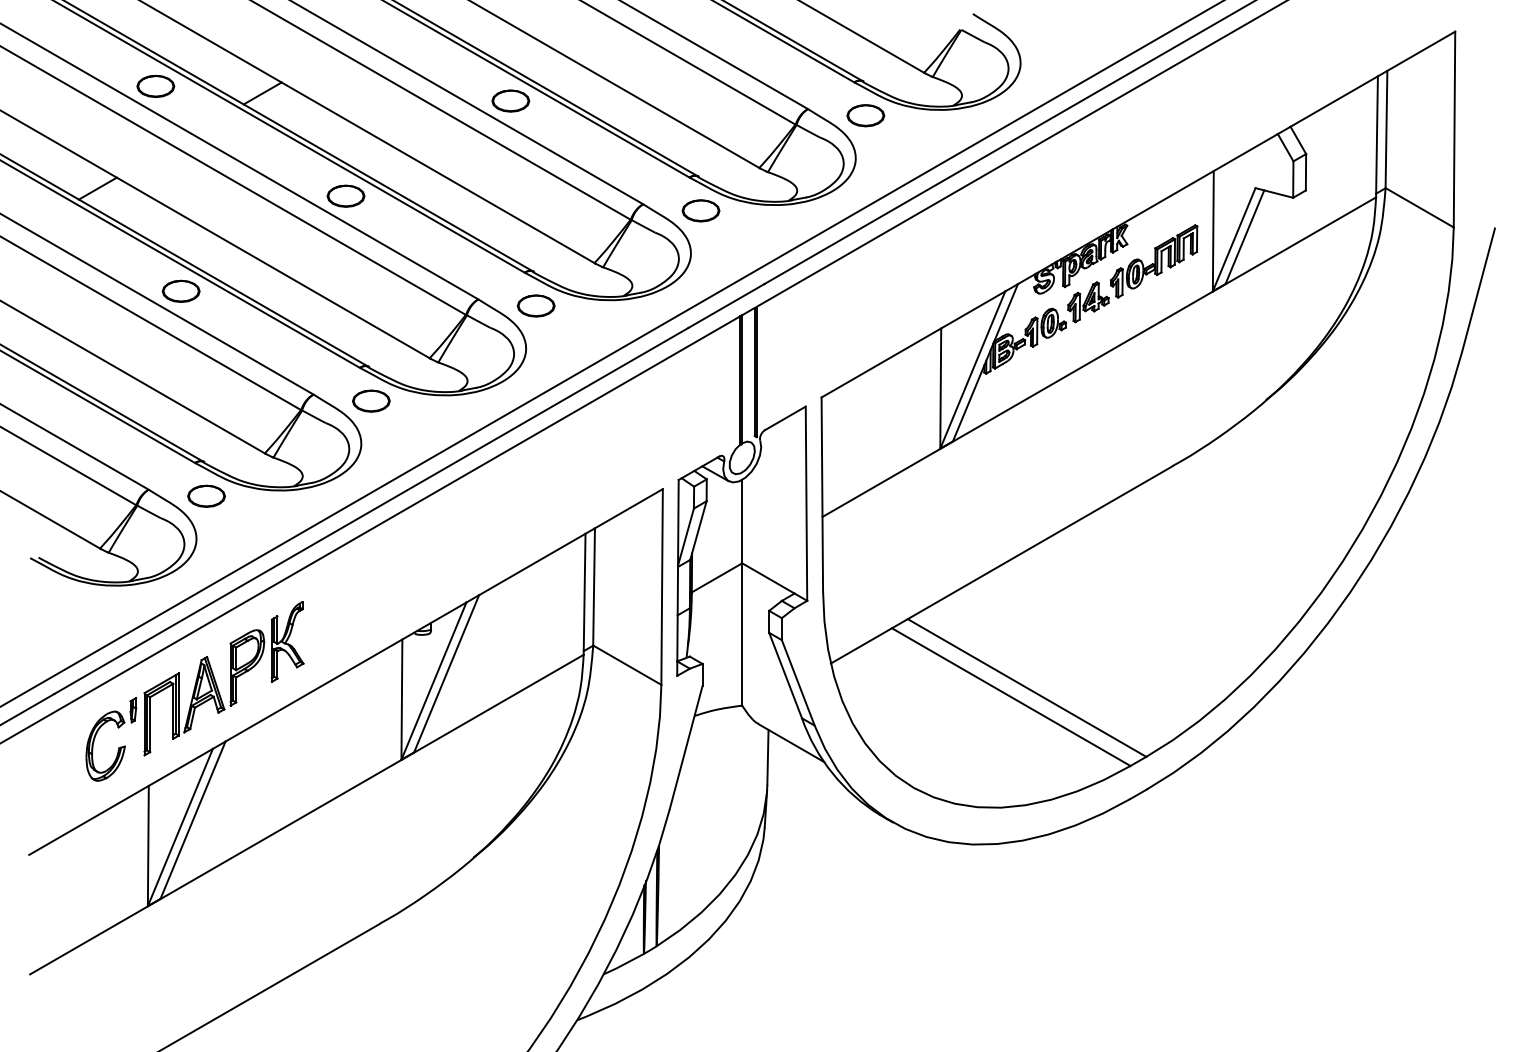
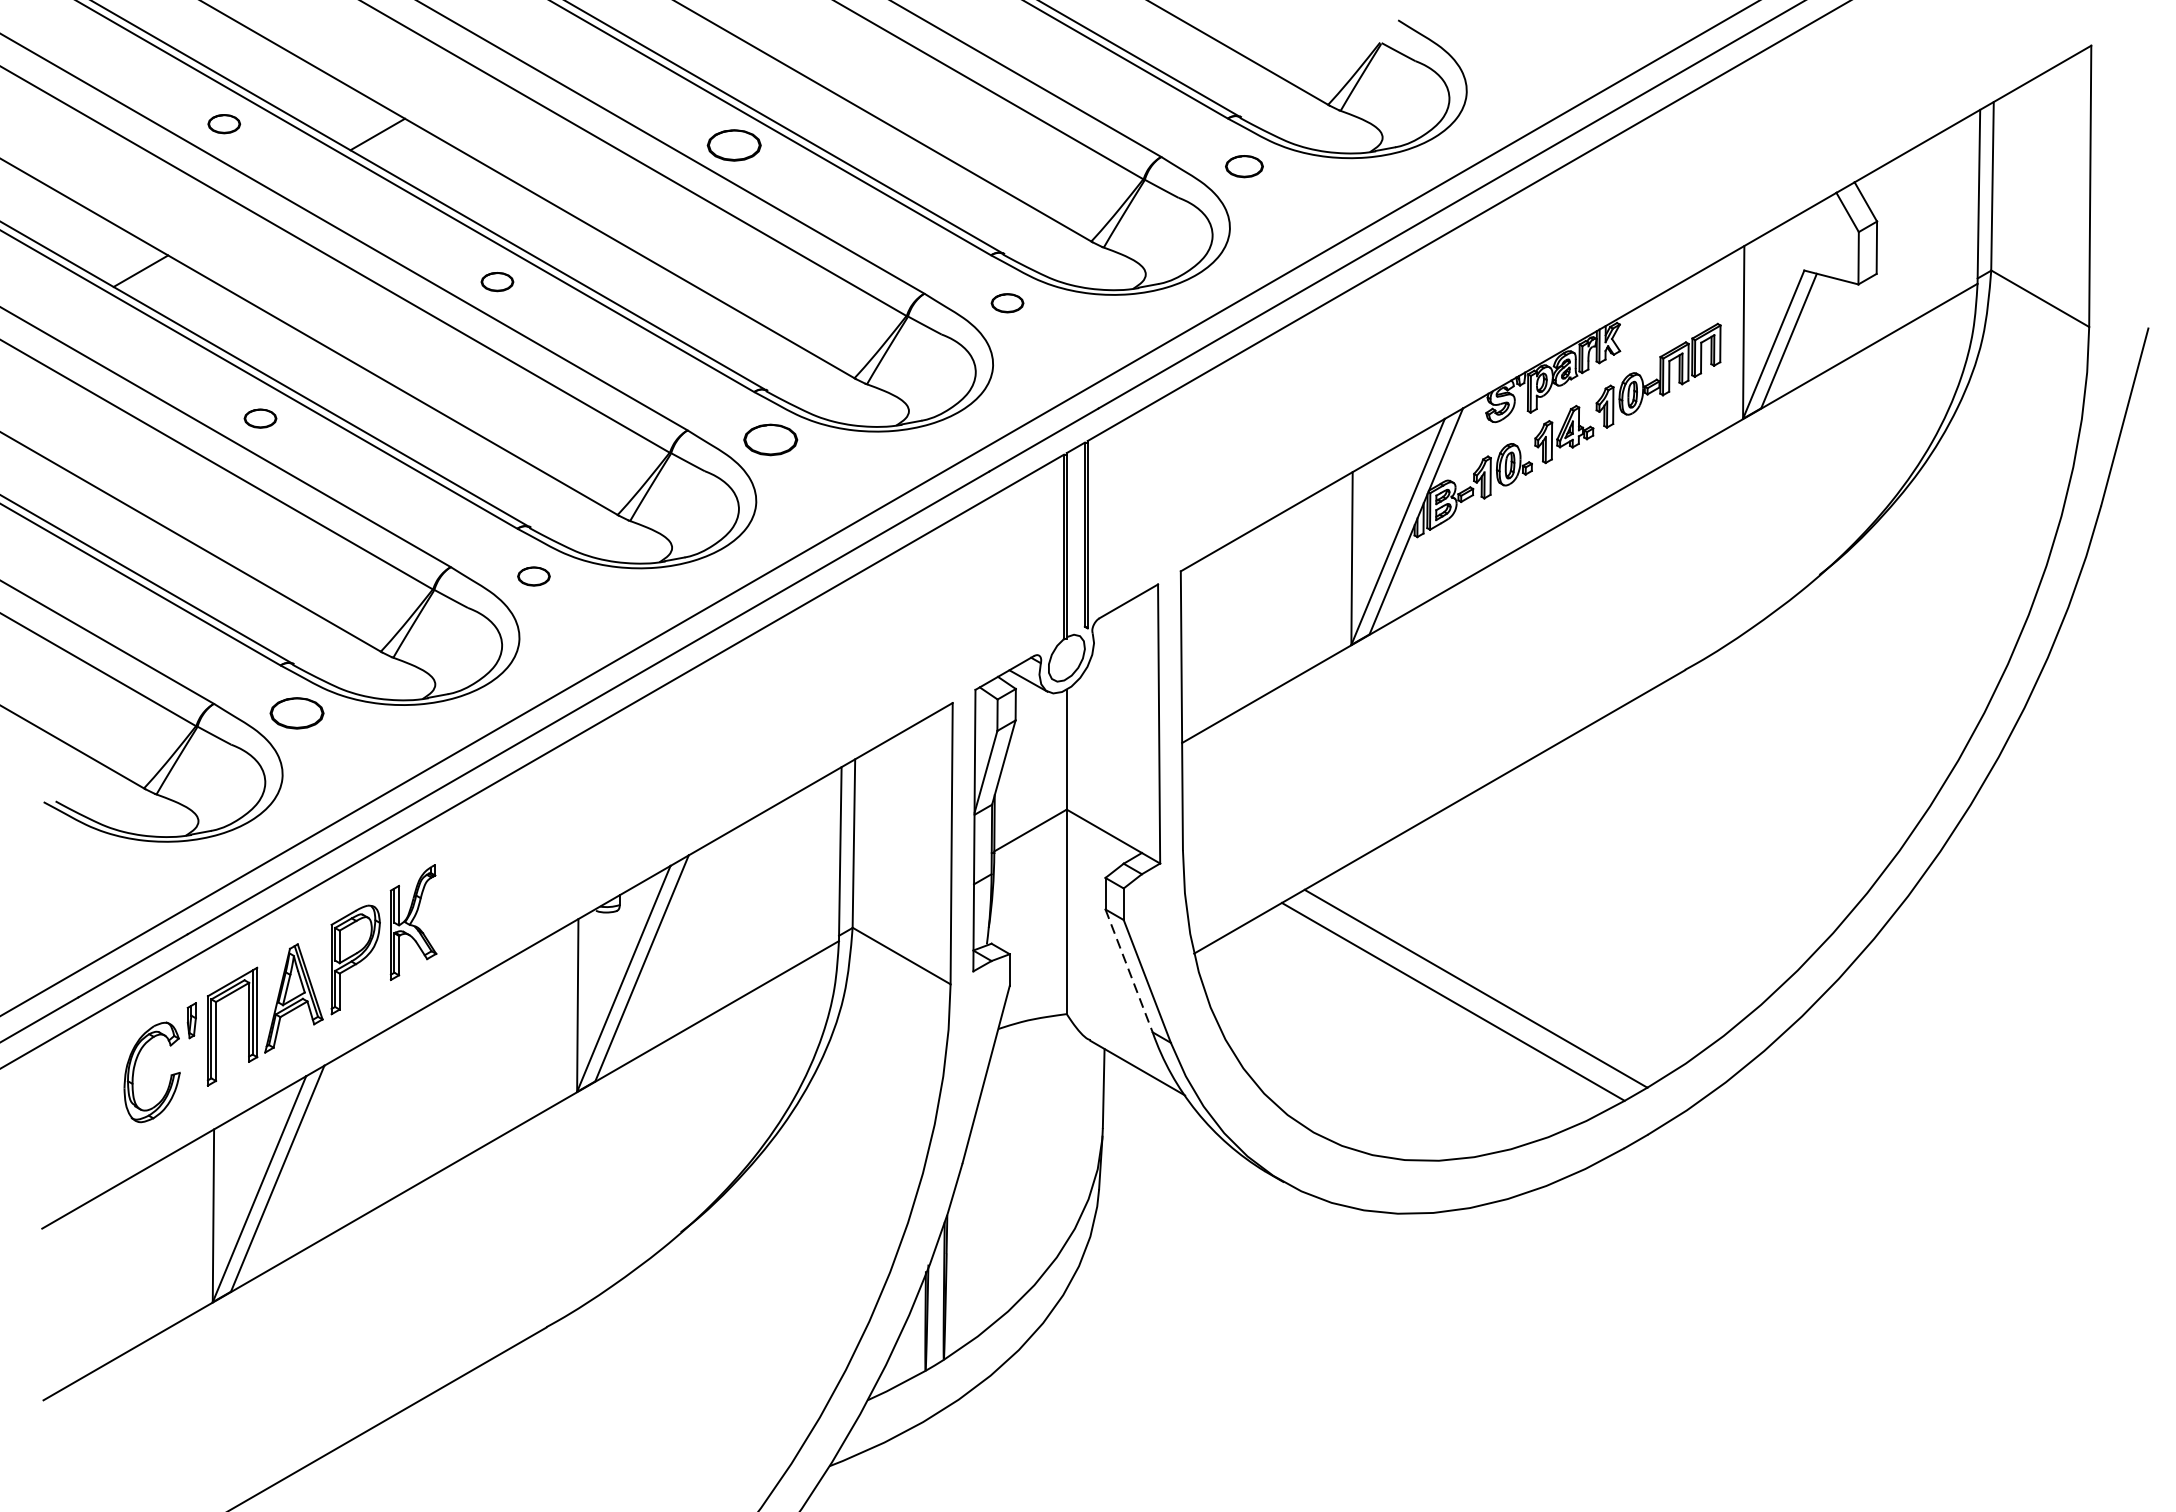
part: (155, 85) -> (223, 123), size x0.6
part: (865, 115) -> (1243, 166), size x0.7
part: (345, 195) -> (496, 281), size x0.6
part: (700, 210) -> (1006, 302), size x0.6
part: (180, 290) -> (259, 417), size x0.6
part: (371, 400) -> (534, 575), size x0.6
line: (785, 675) -> (1128, 970), solid -> dashed

